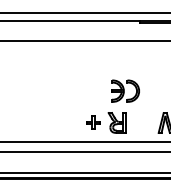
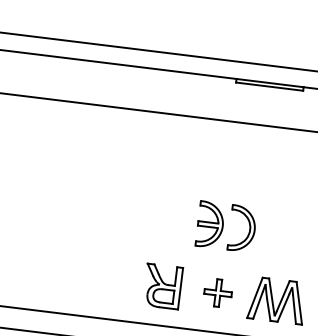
part: (125, 90) -> (226, 225), moved
part: (93, 122) -> (218, 292), moved

